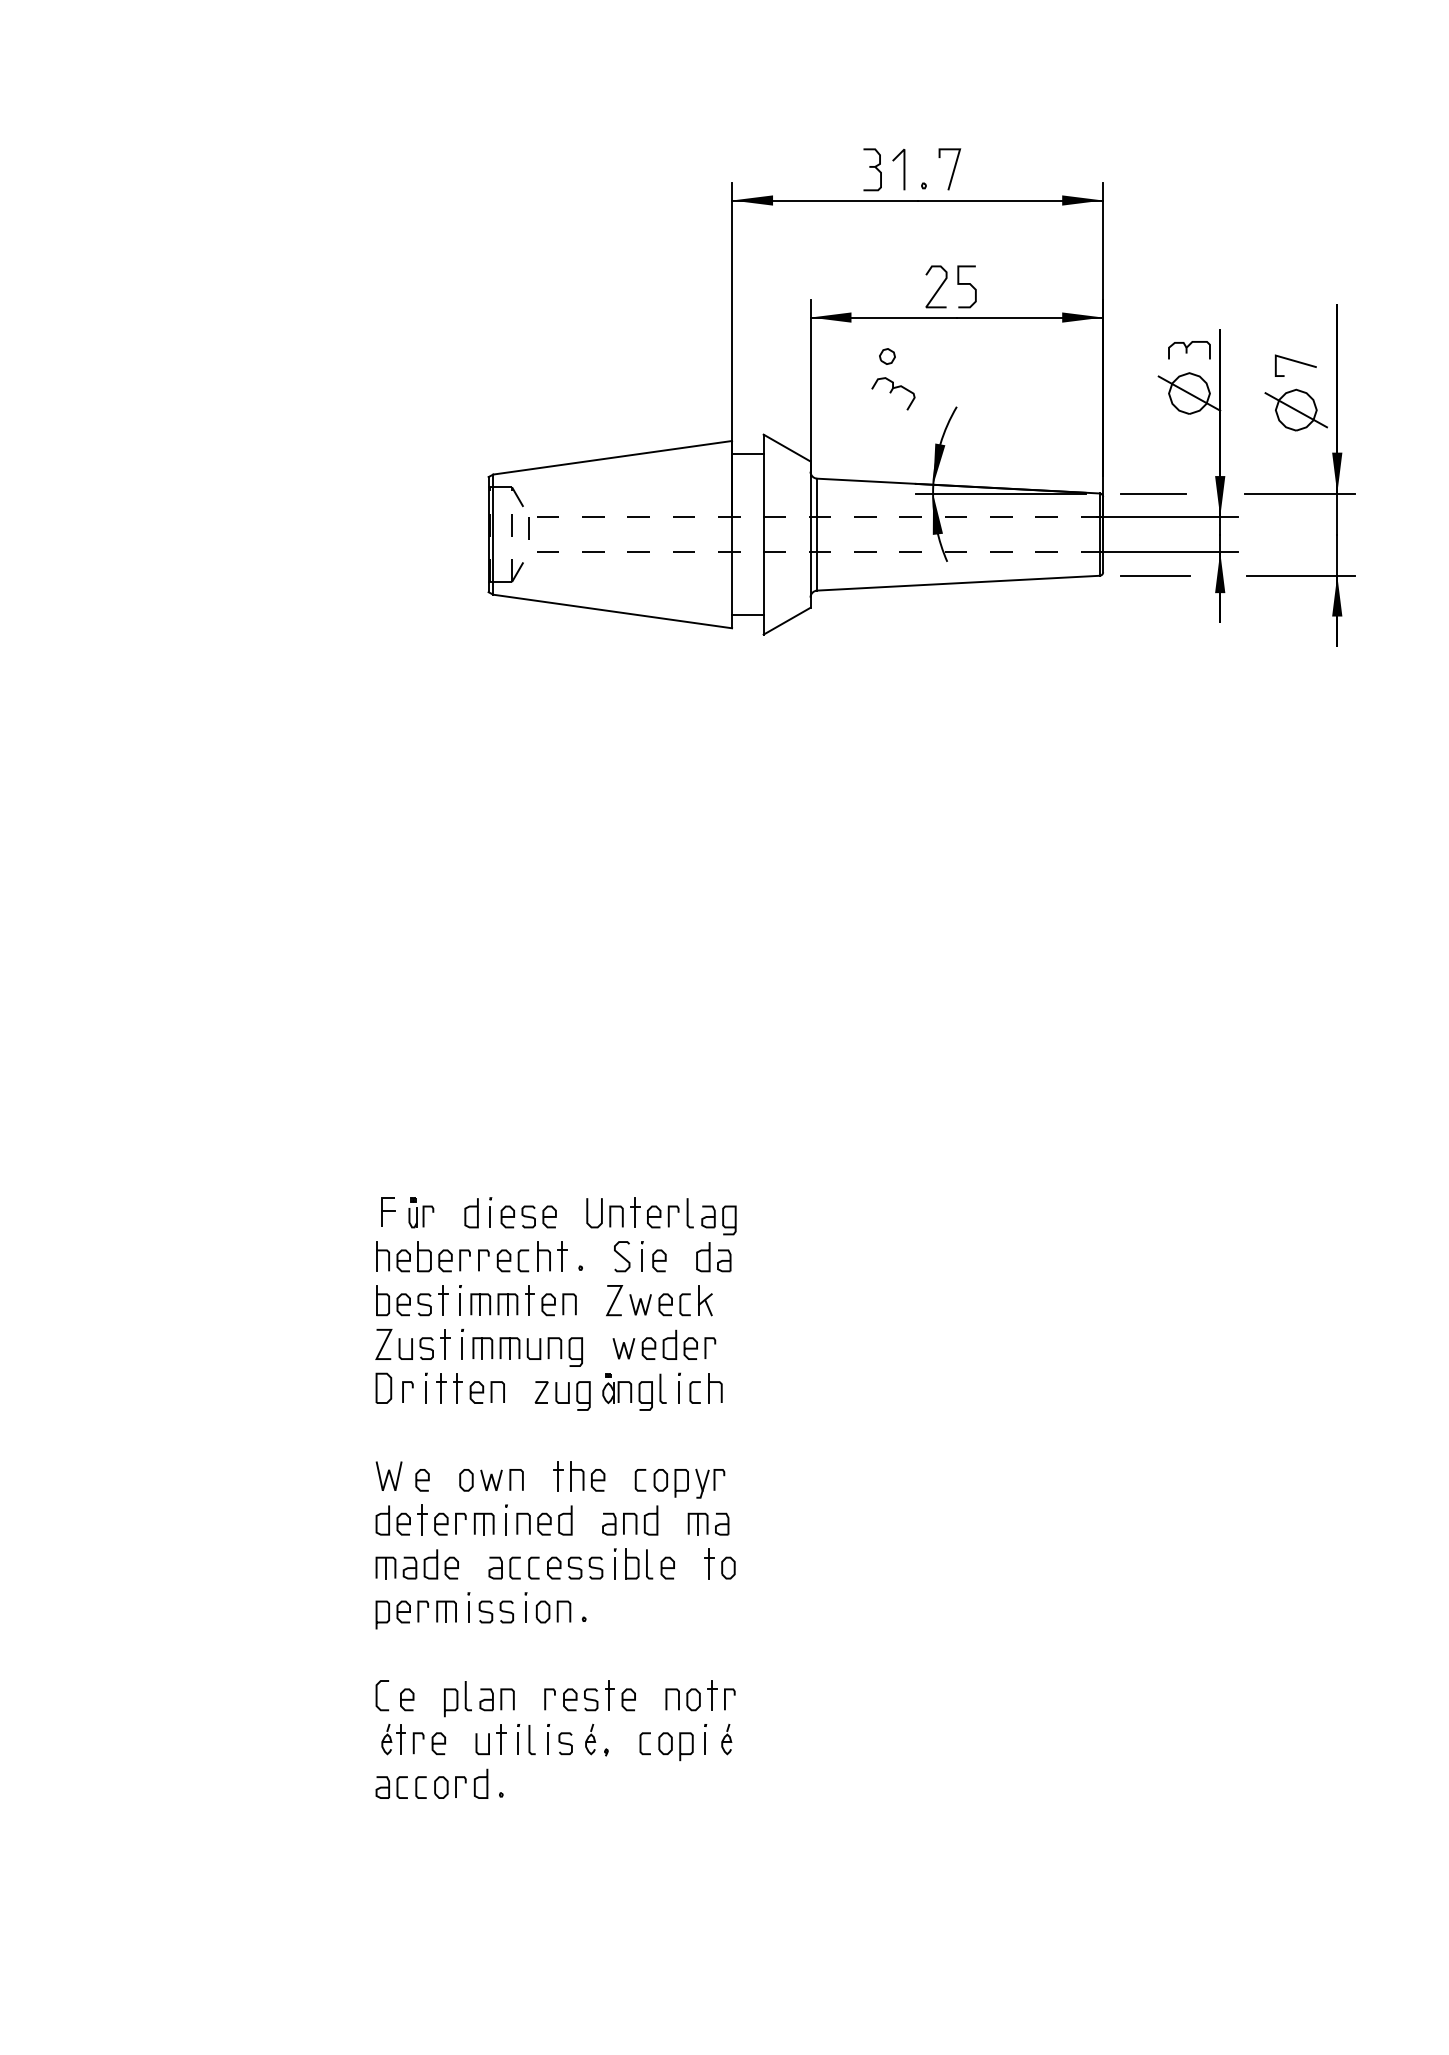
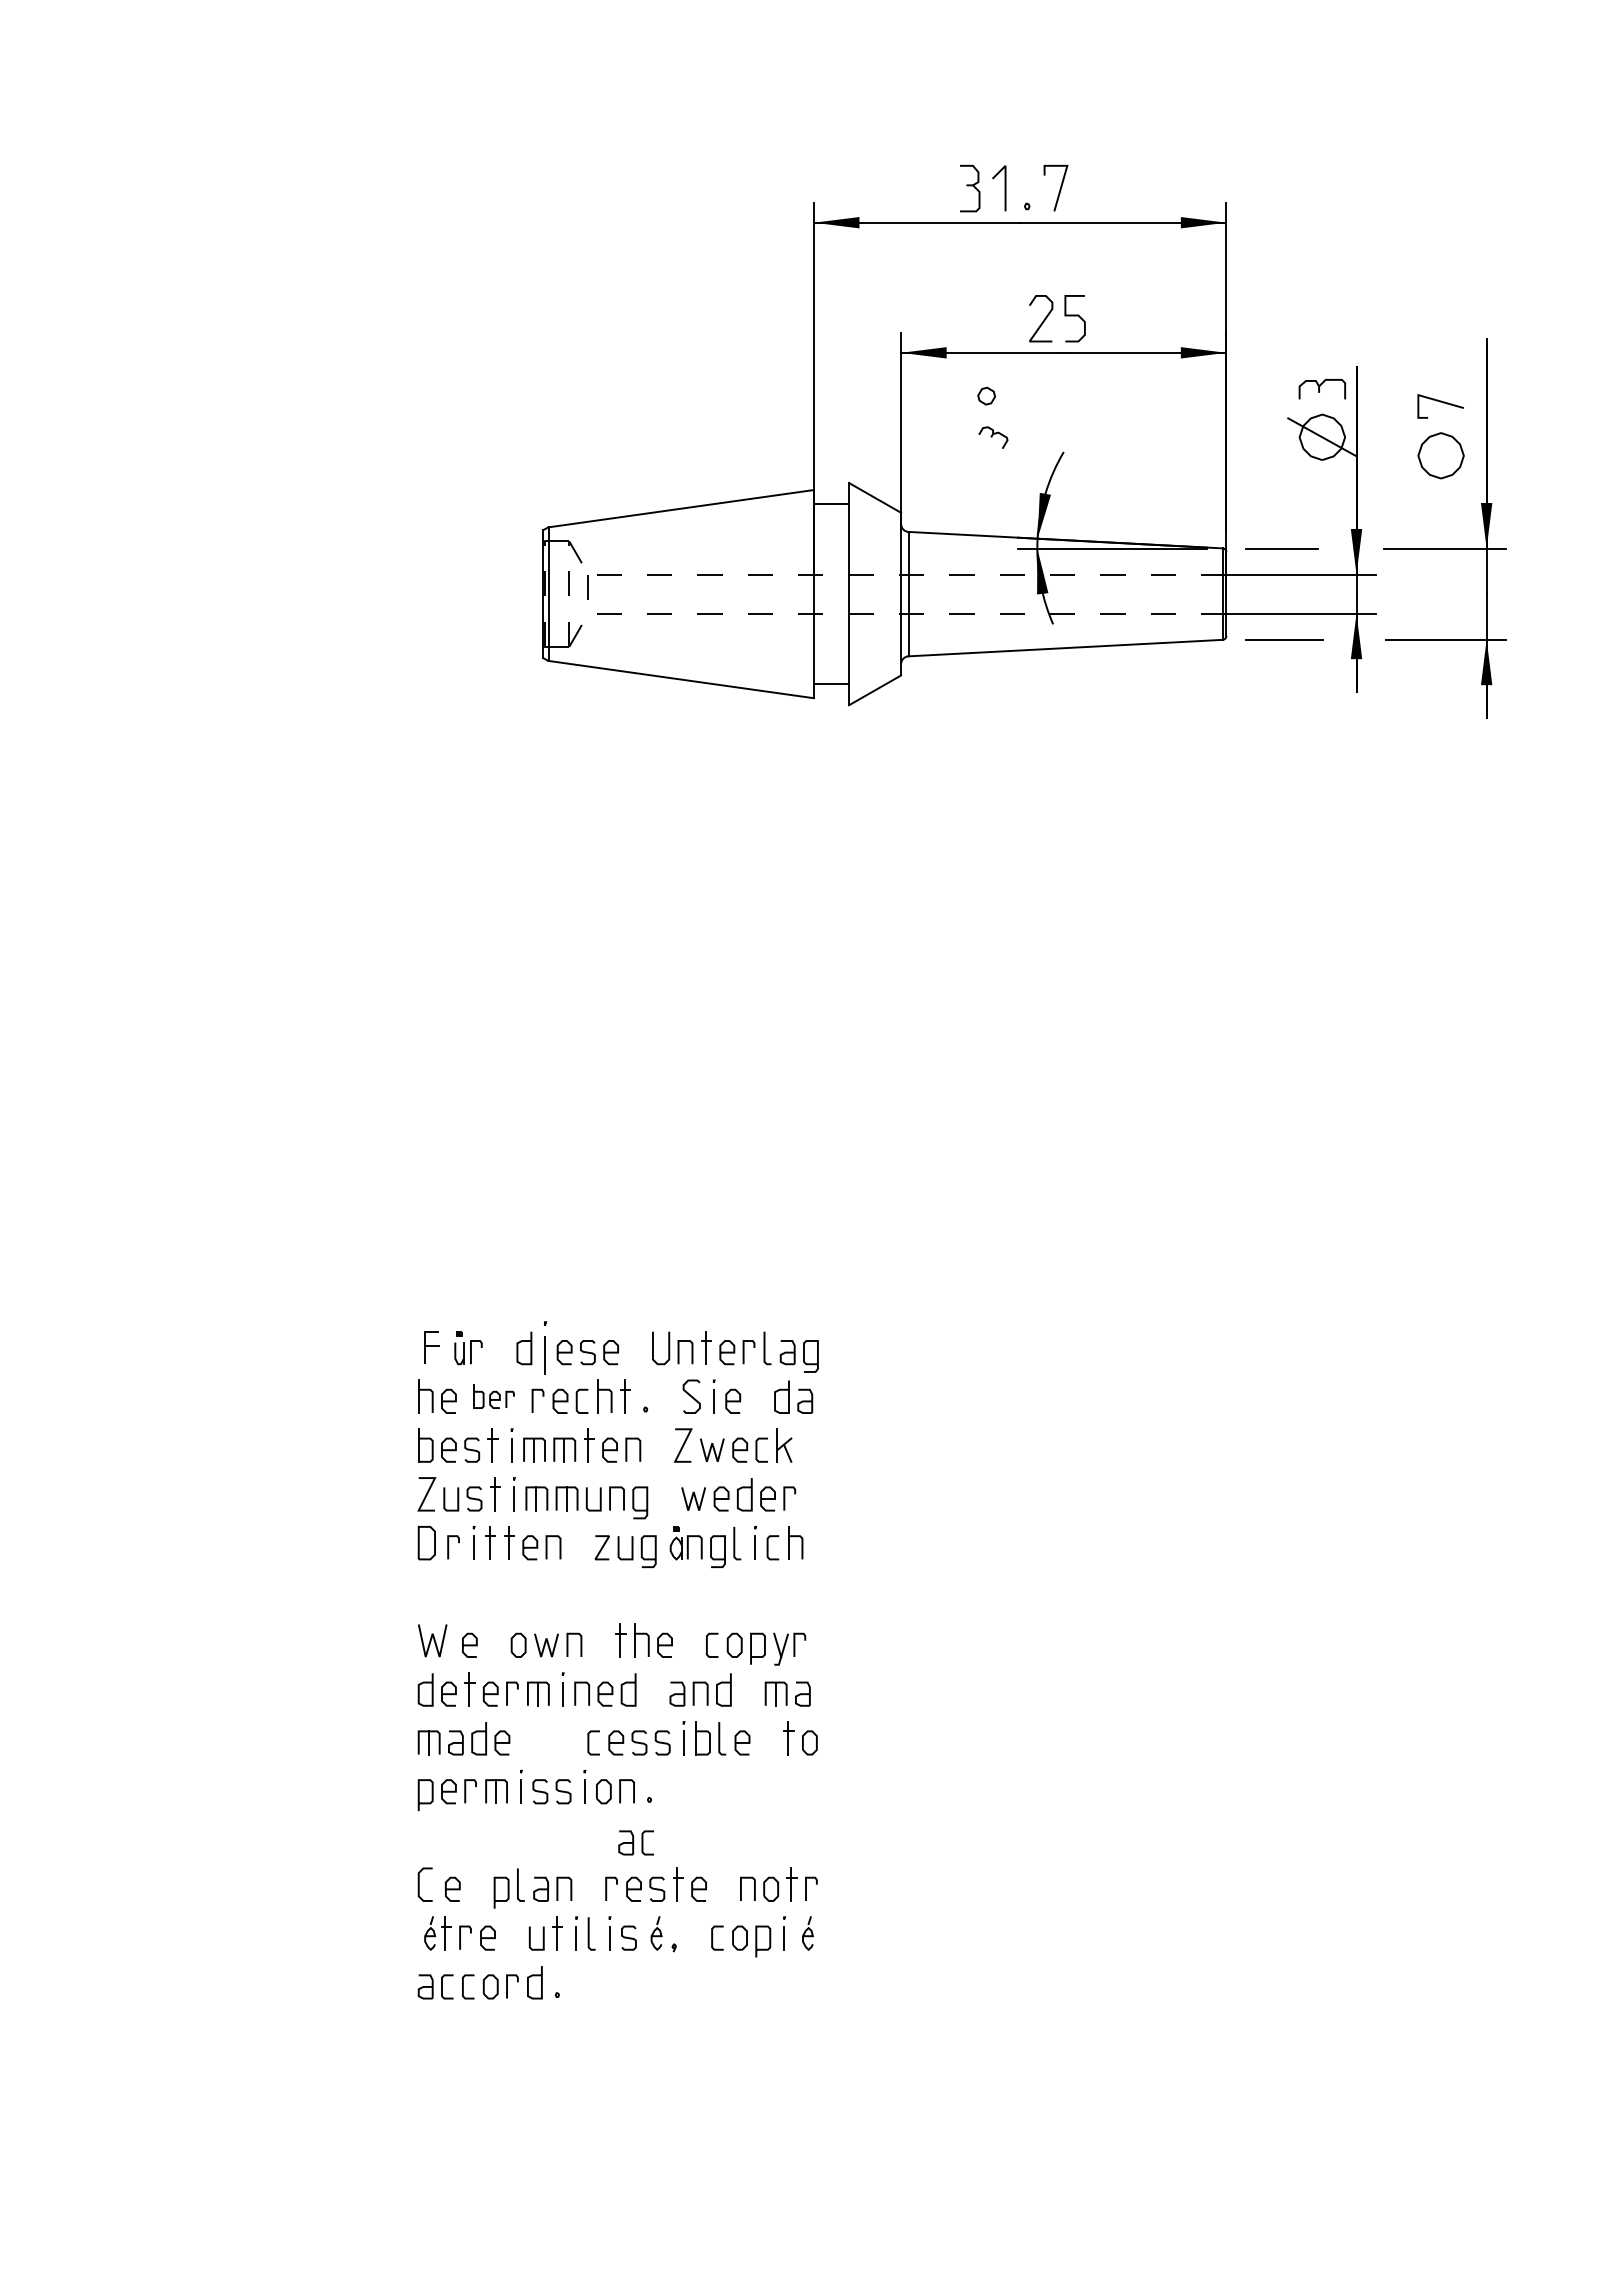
part: (893, 393) -> (993, 437), size x0.6
line: (1295, 409) -> (1440, 455), removed
part: (490, 1212) -> (545, 1347), size x1.6
part: (443, 1256) -> (493, 1396), size x0.7
part: (504, 1567) -> (635, 1842), moved

